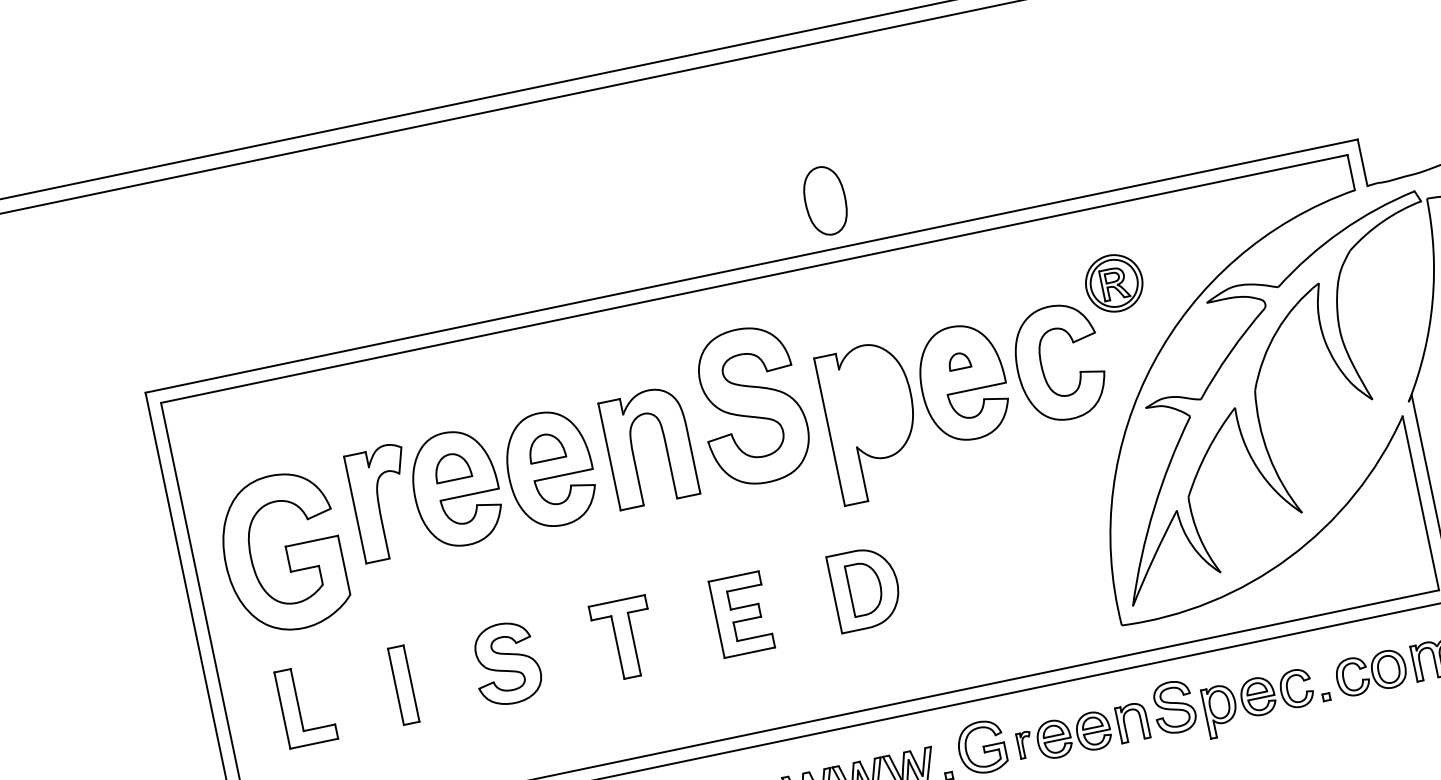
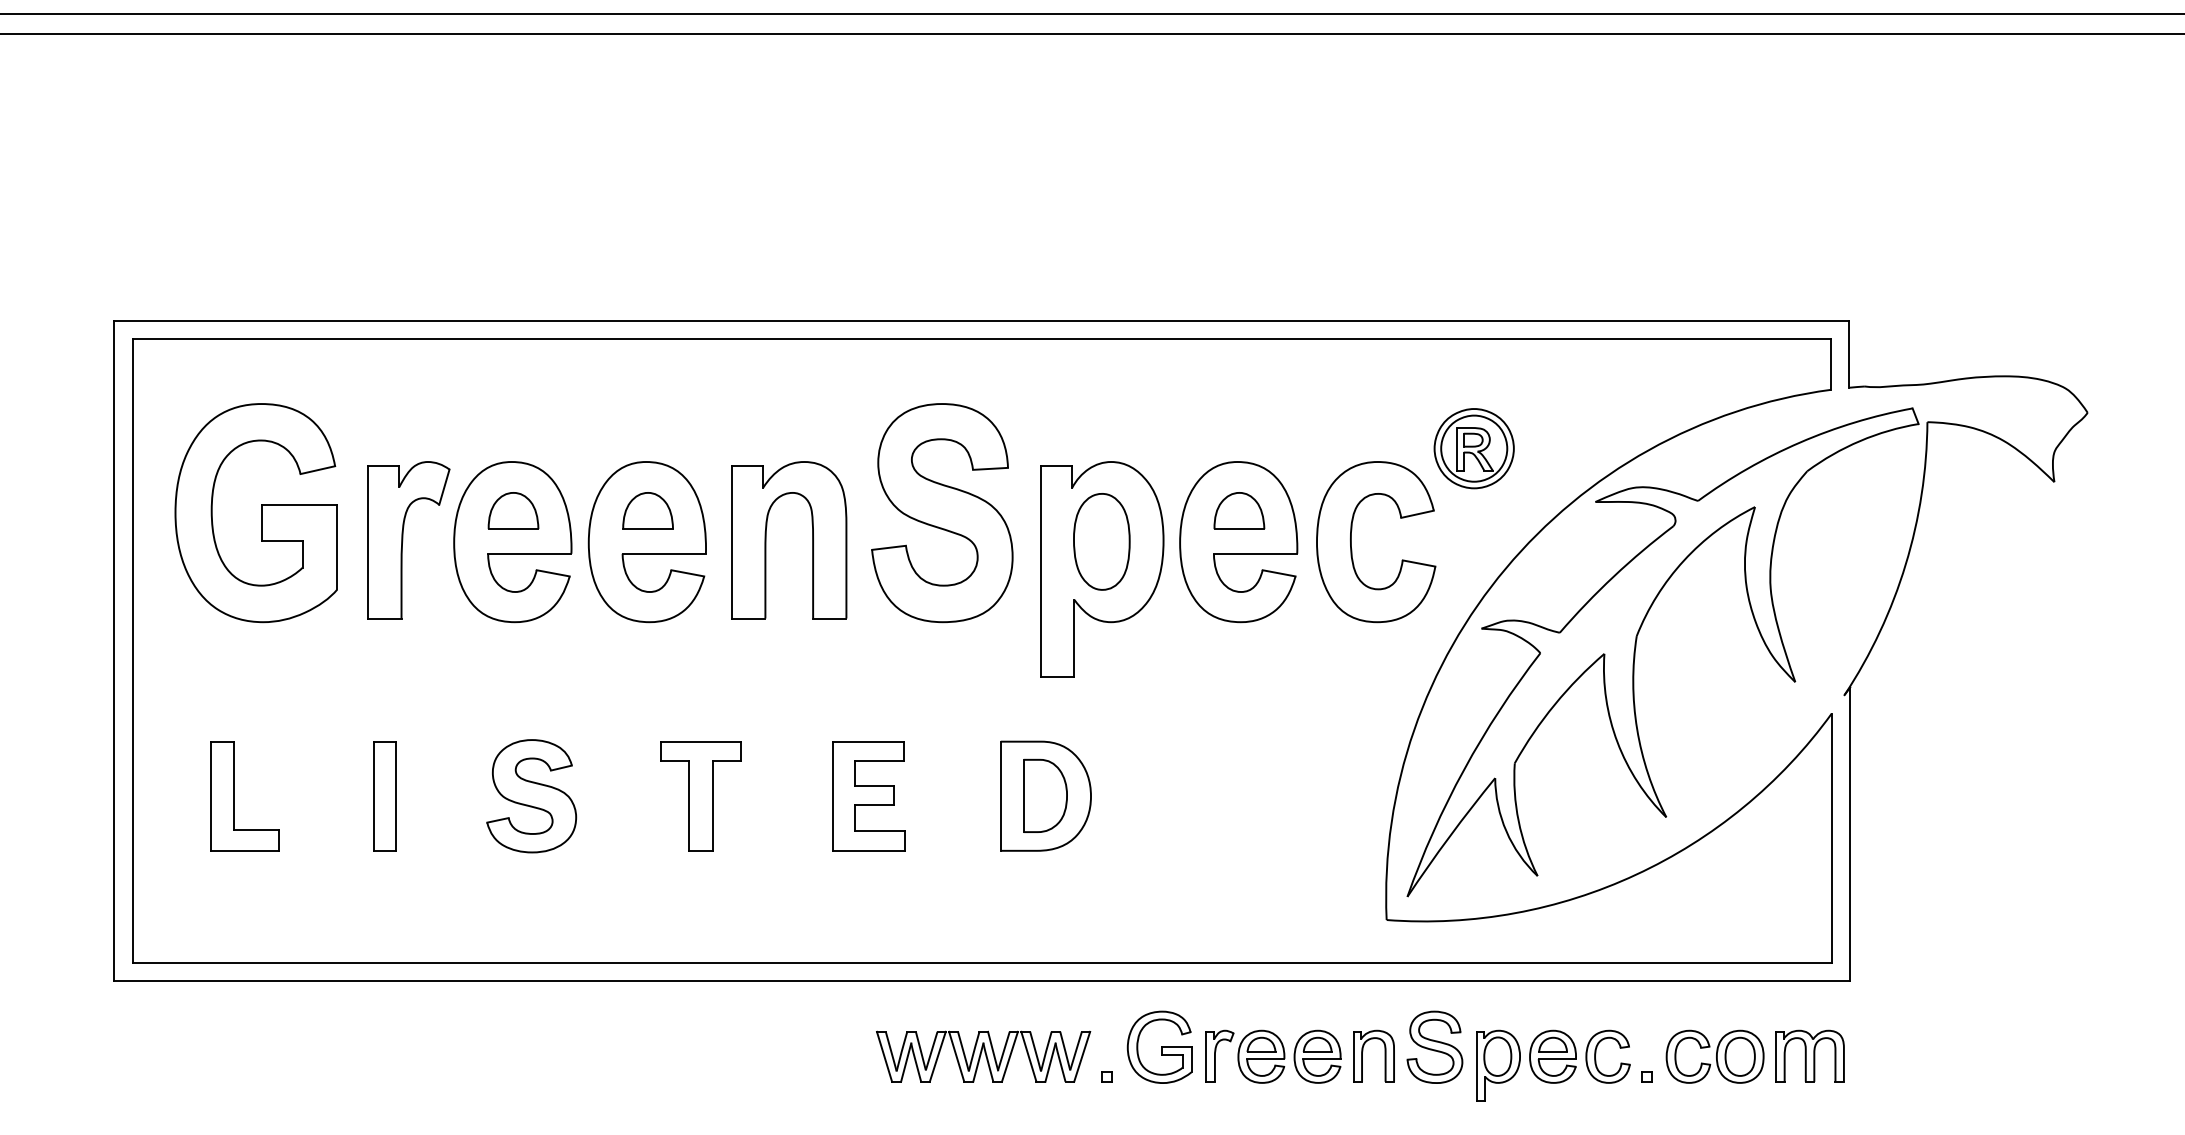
part: (825, 200) -> (1101, 541), moved
part: (959, 360) -> (1239, 510), size x1.67
part: (282, 553) -> (255, 513), moved
part: (1024, 744) -> (1219, 1055), size x1.43

